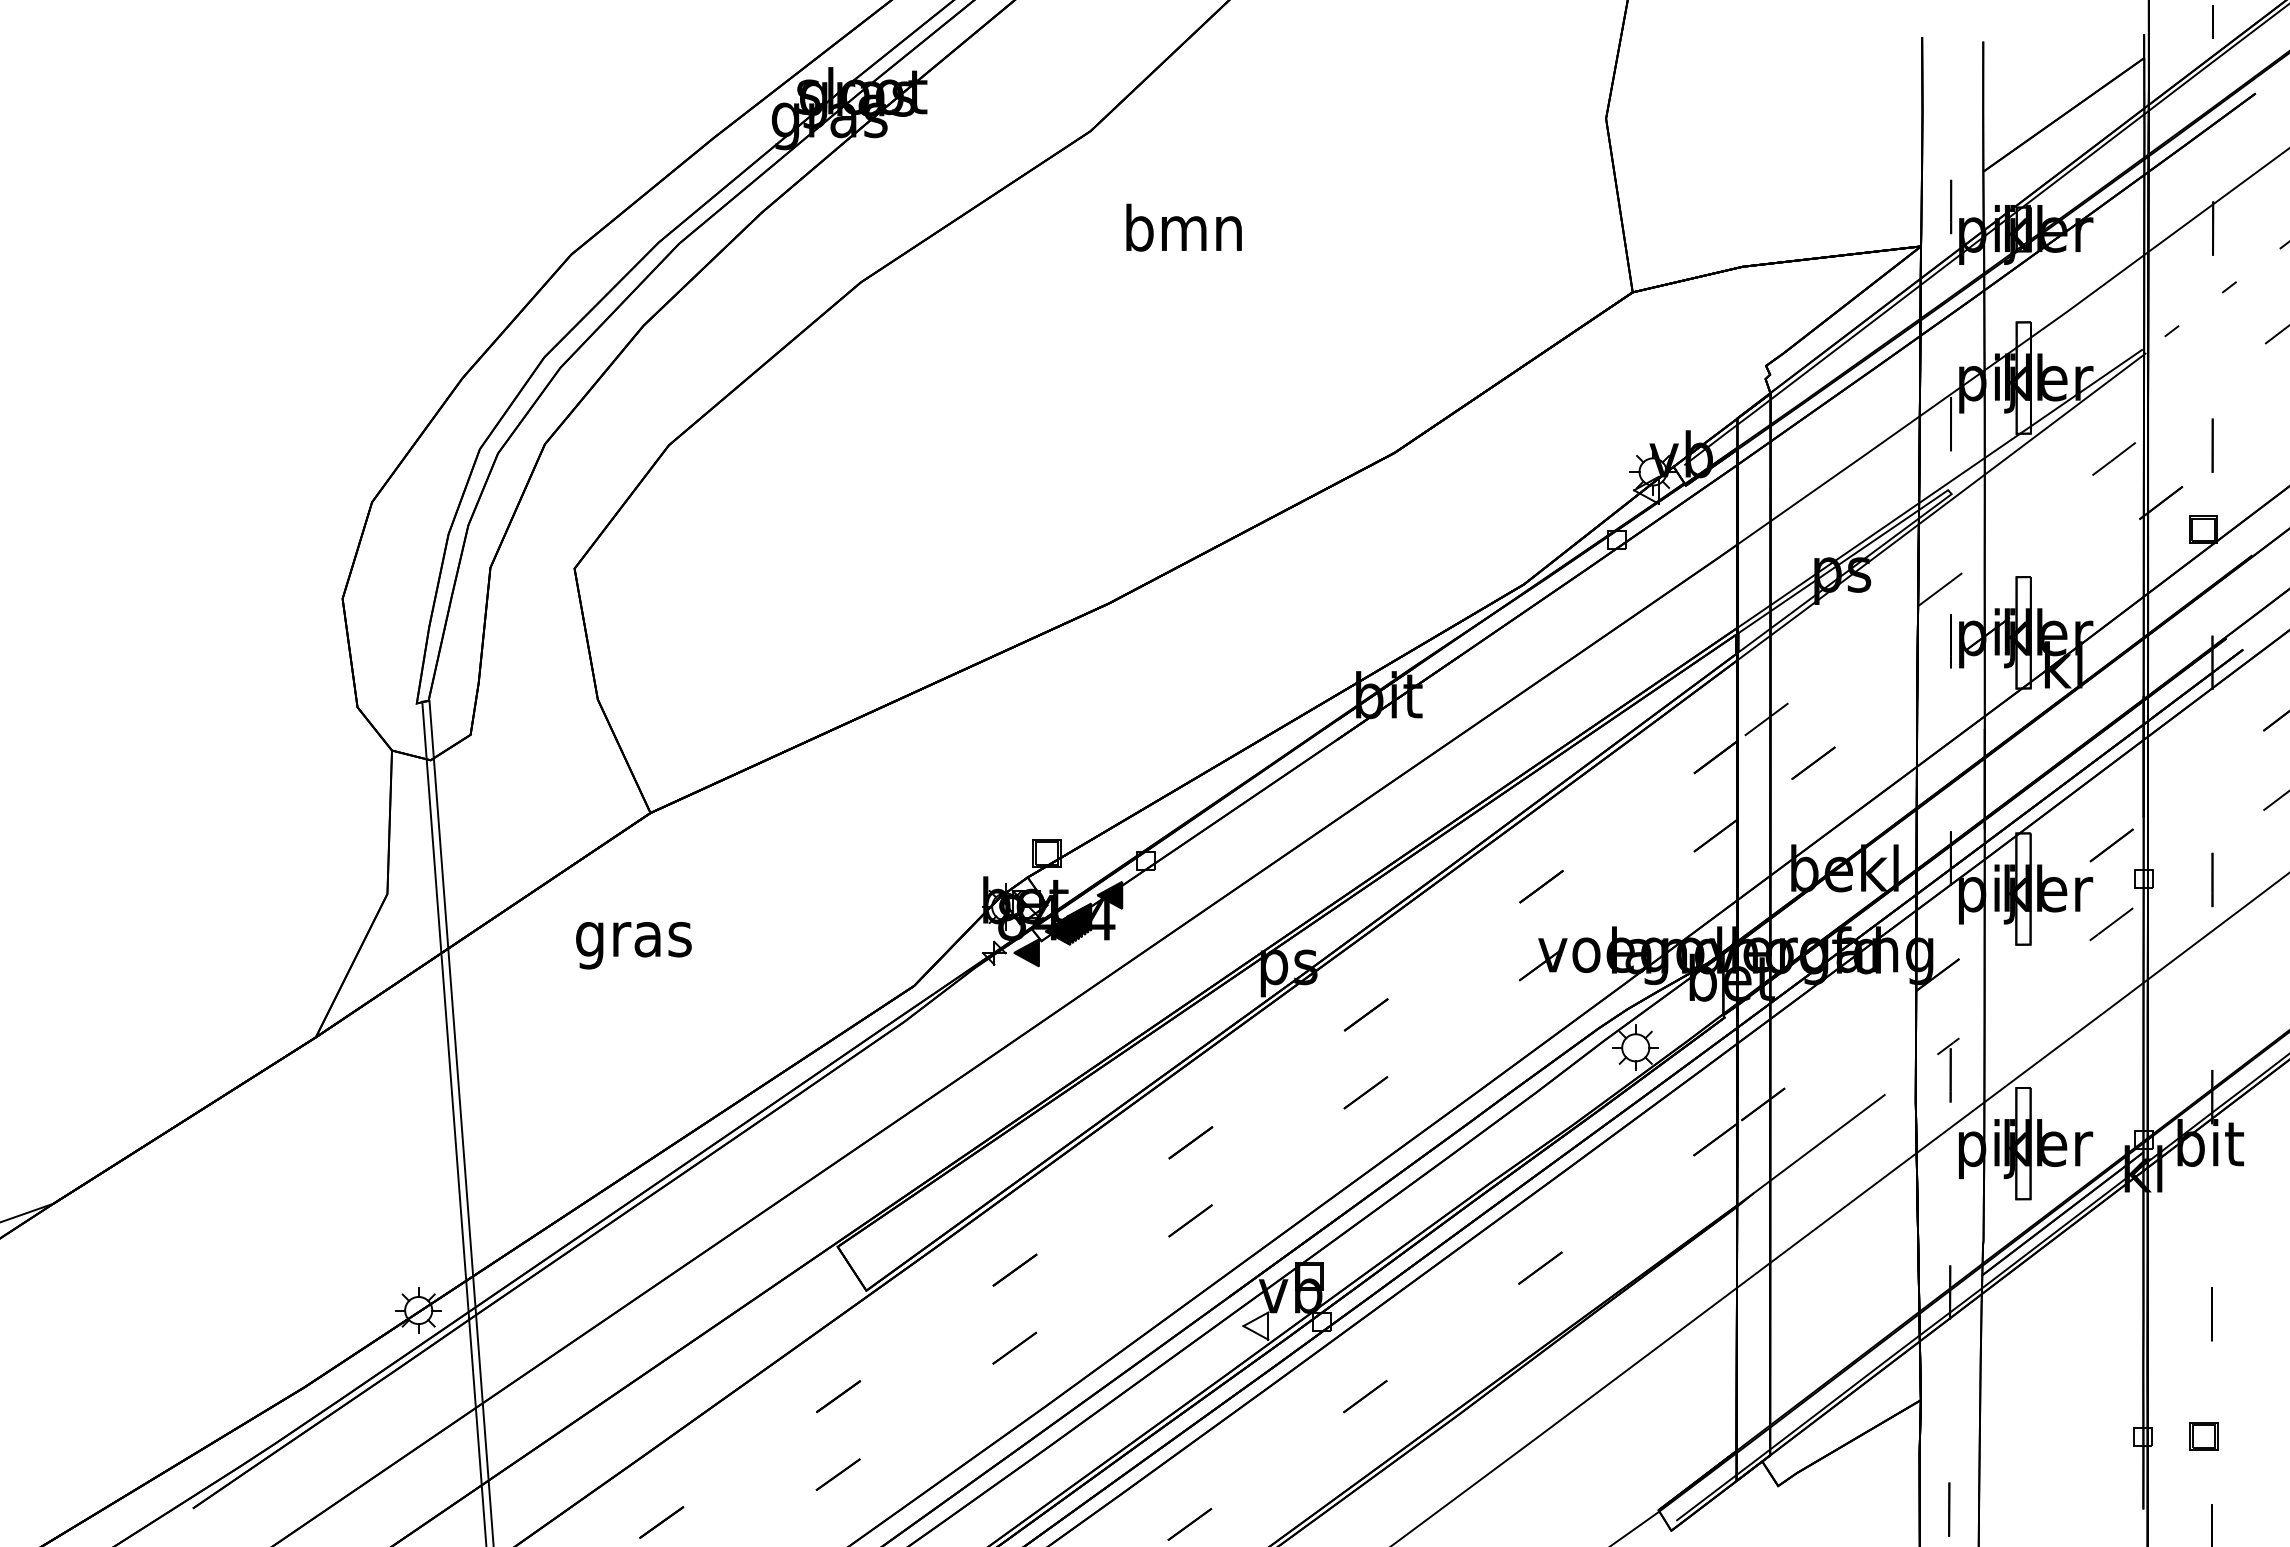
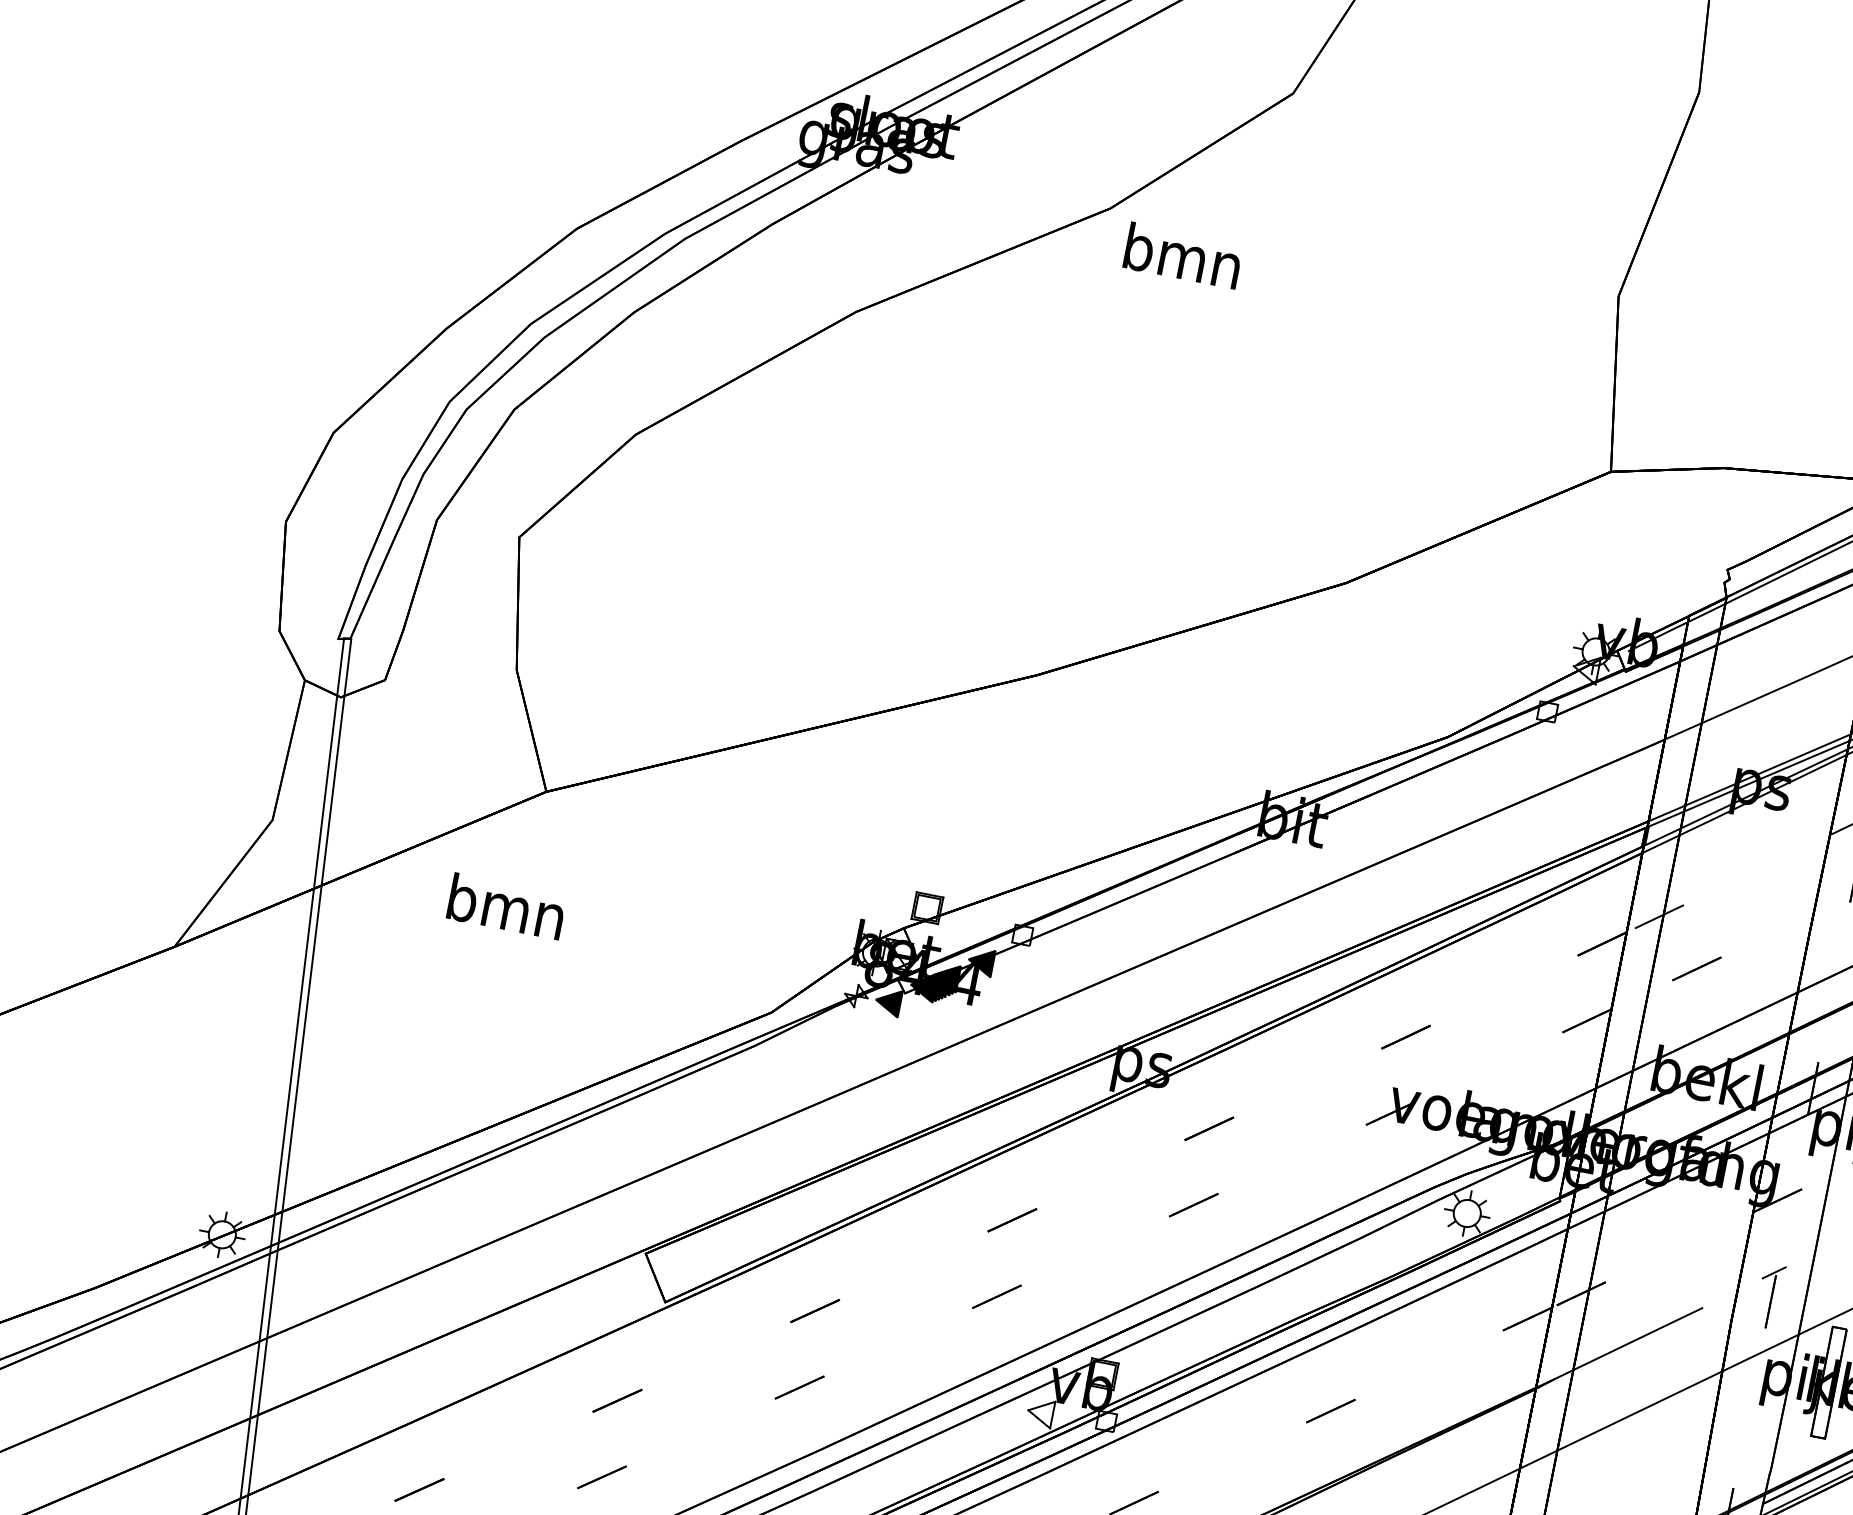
text: (1183, 227) -> (1182, 255), moved
text: (633, 939) -> (505, 912), gras -> bmn

